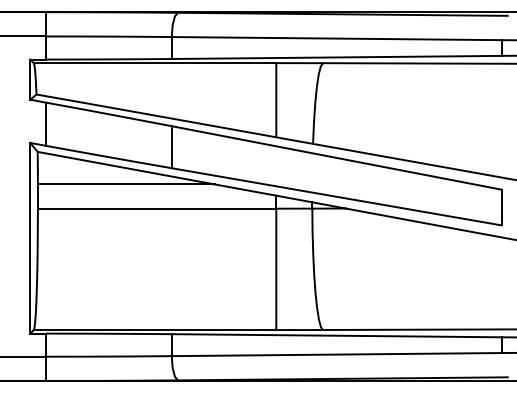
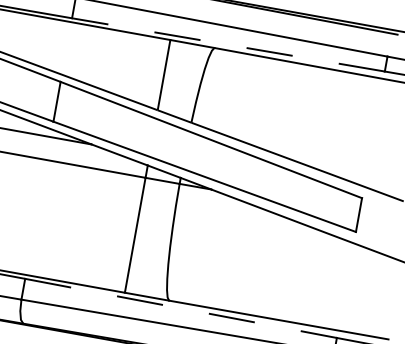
line: (336, 57) -> (228, 44), solid -> dashed
line: (336, 335) -> (180, 308), solid -> dashed

